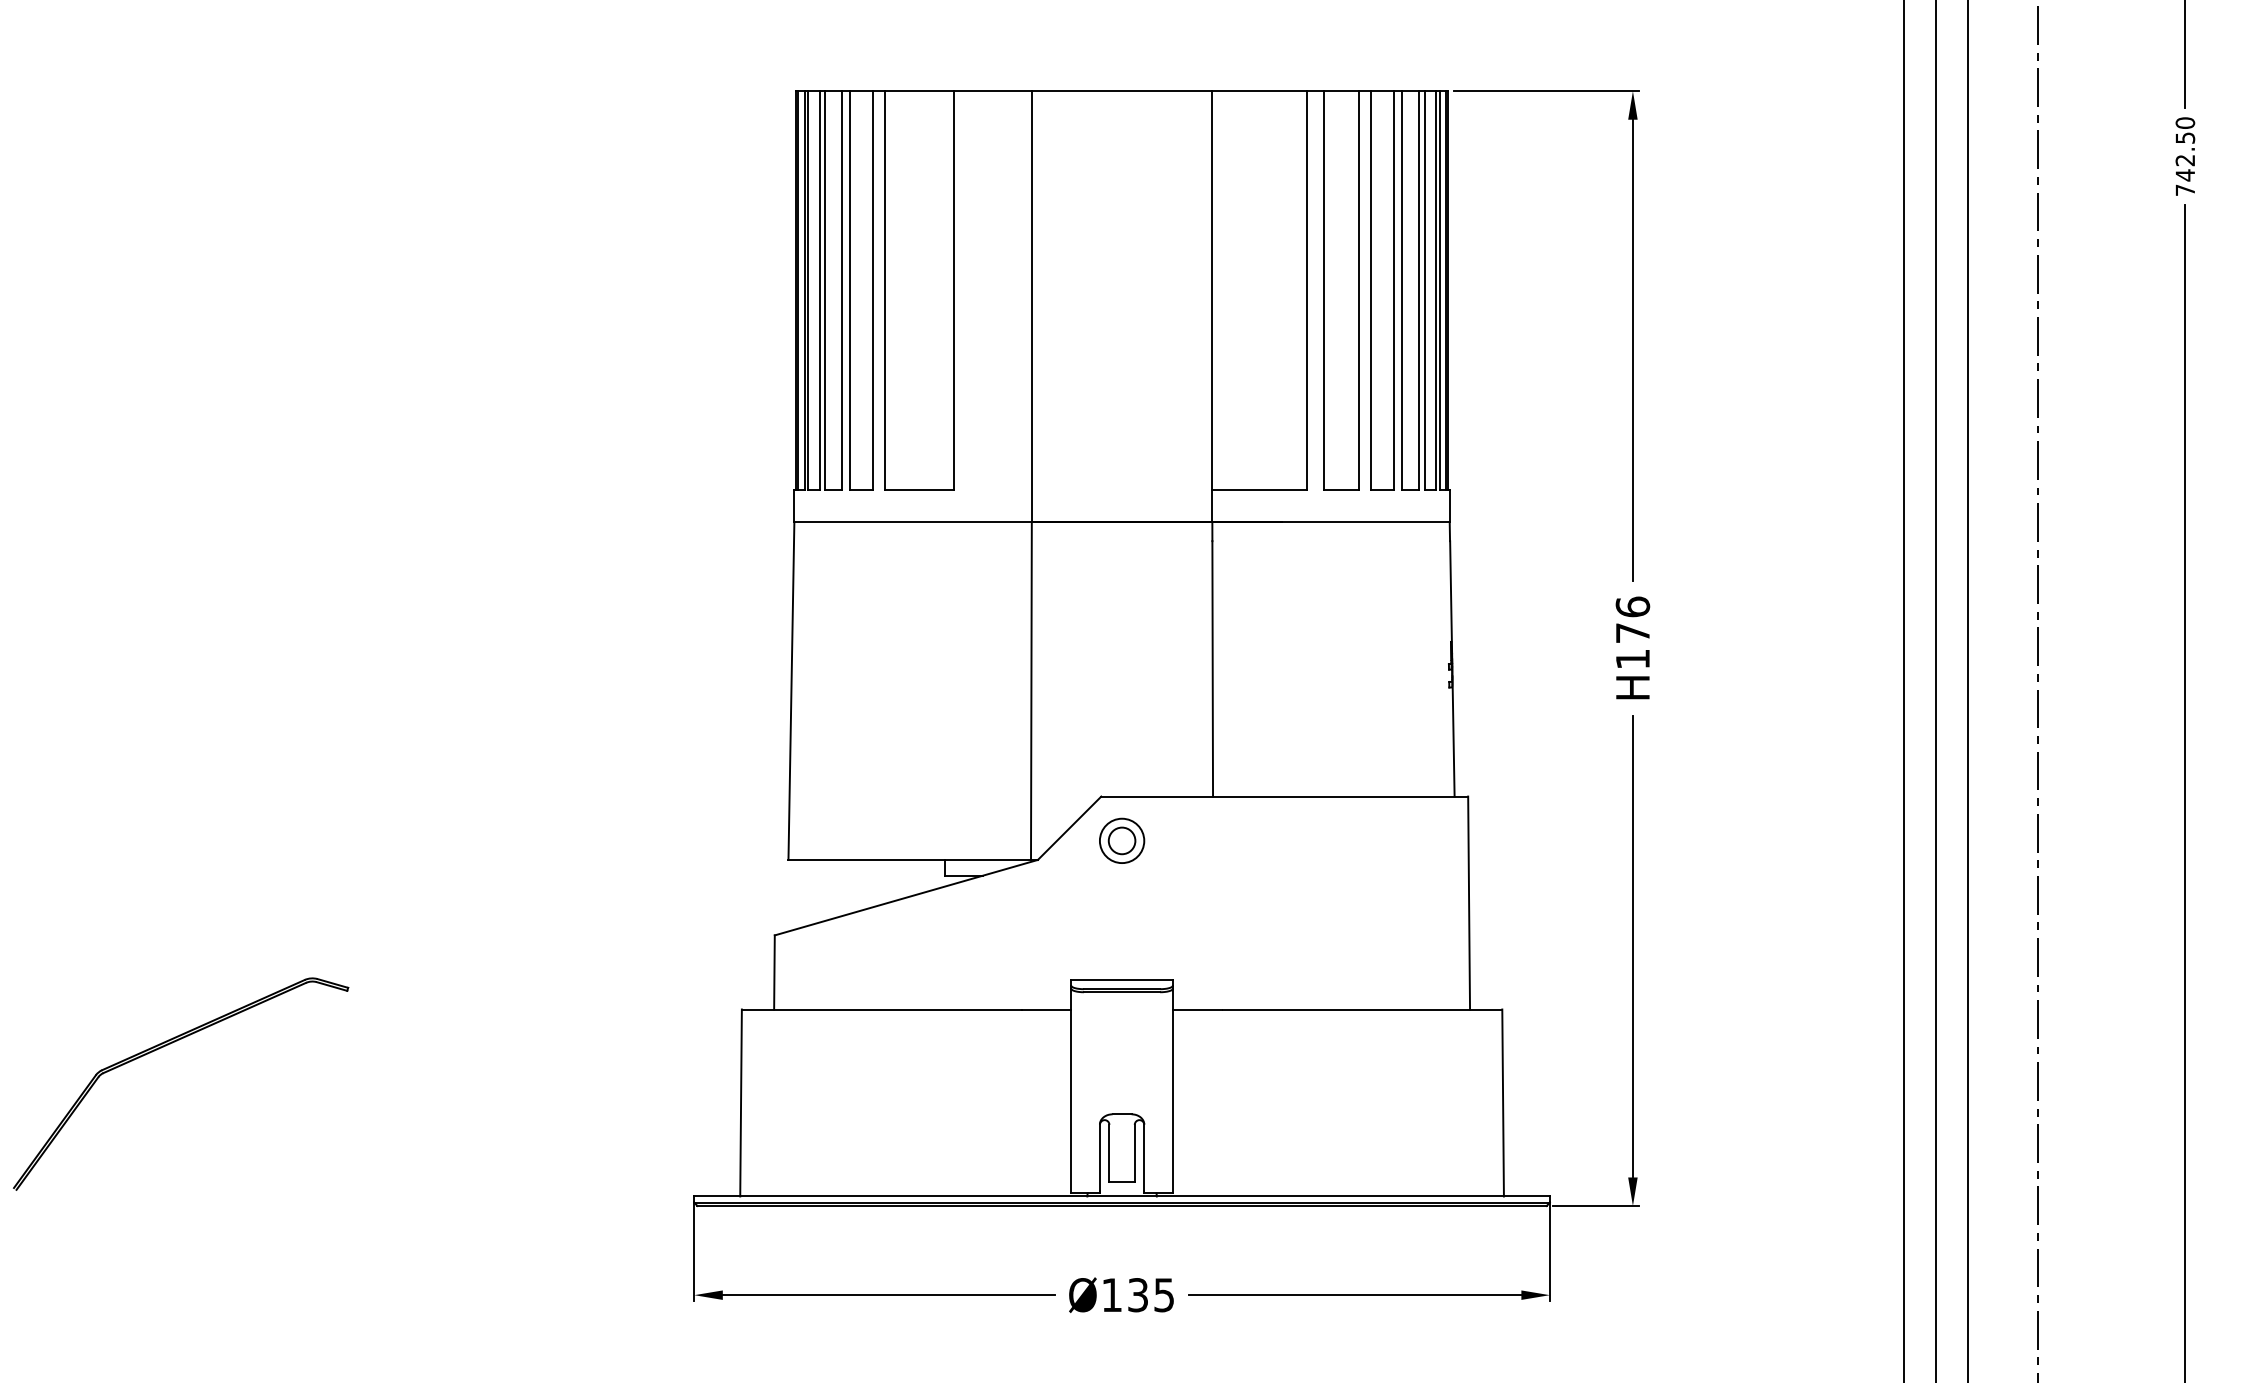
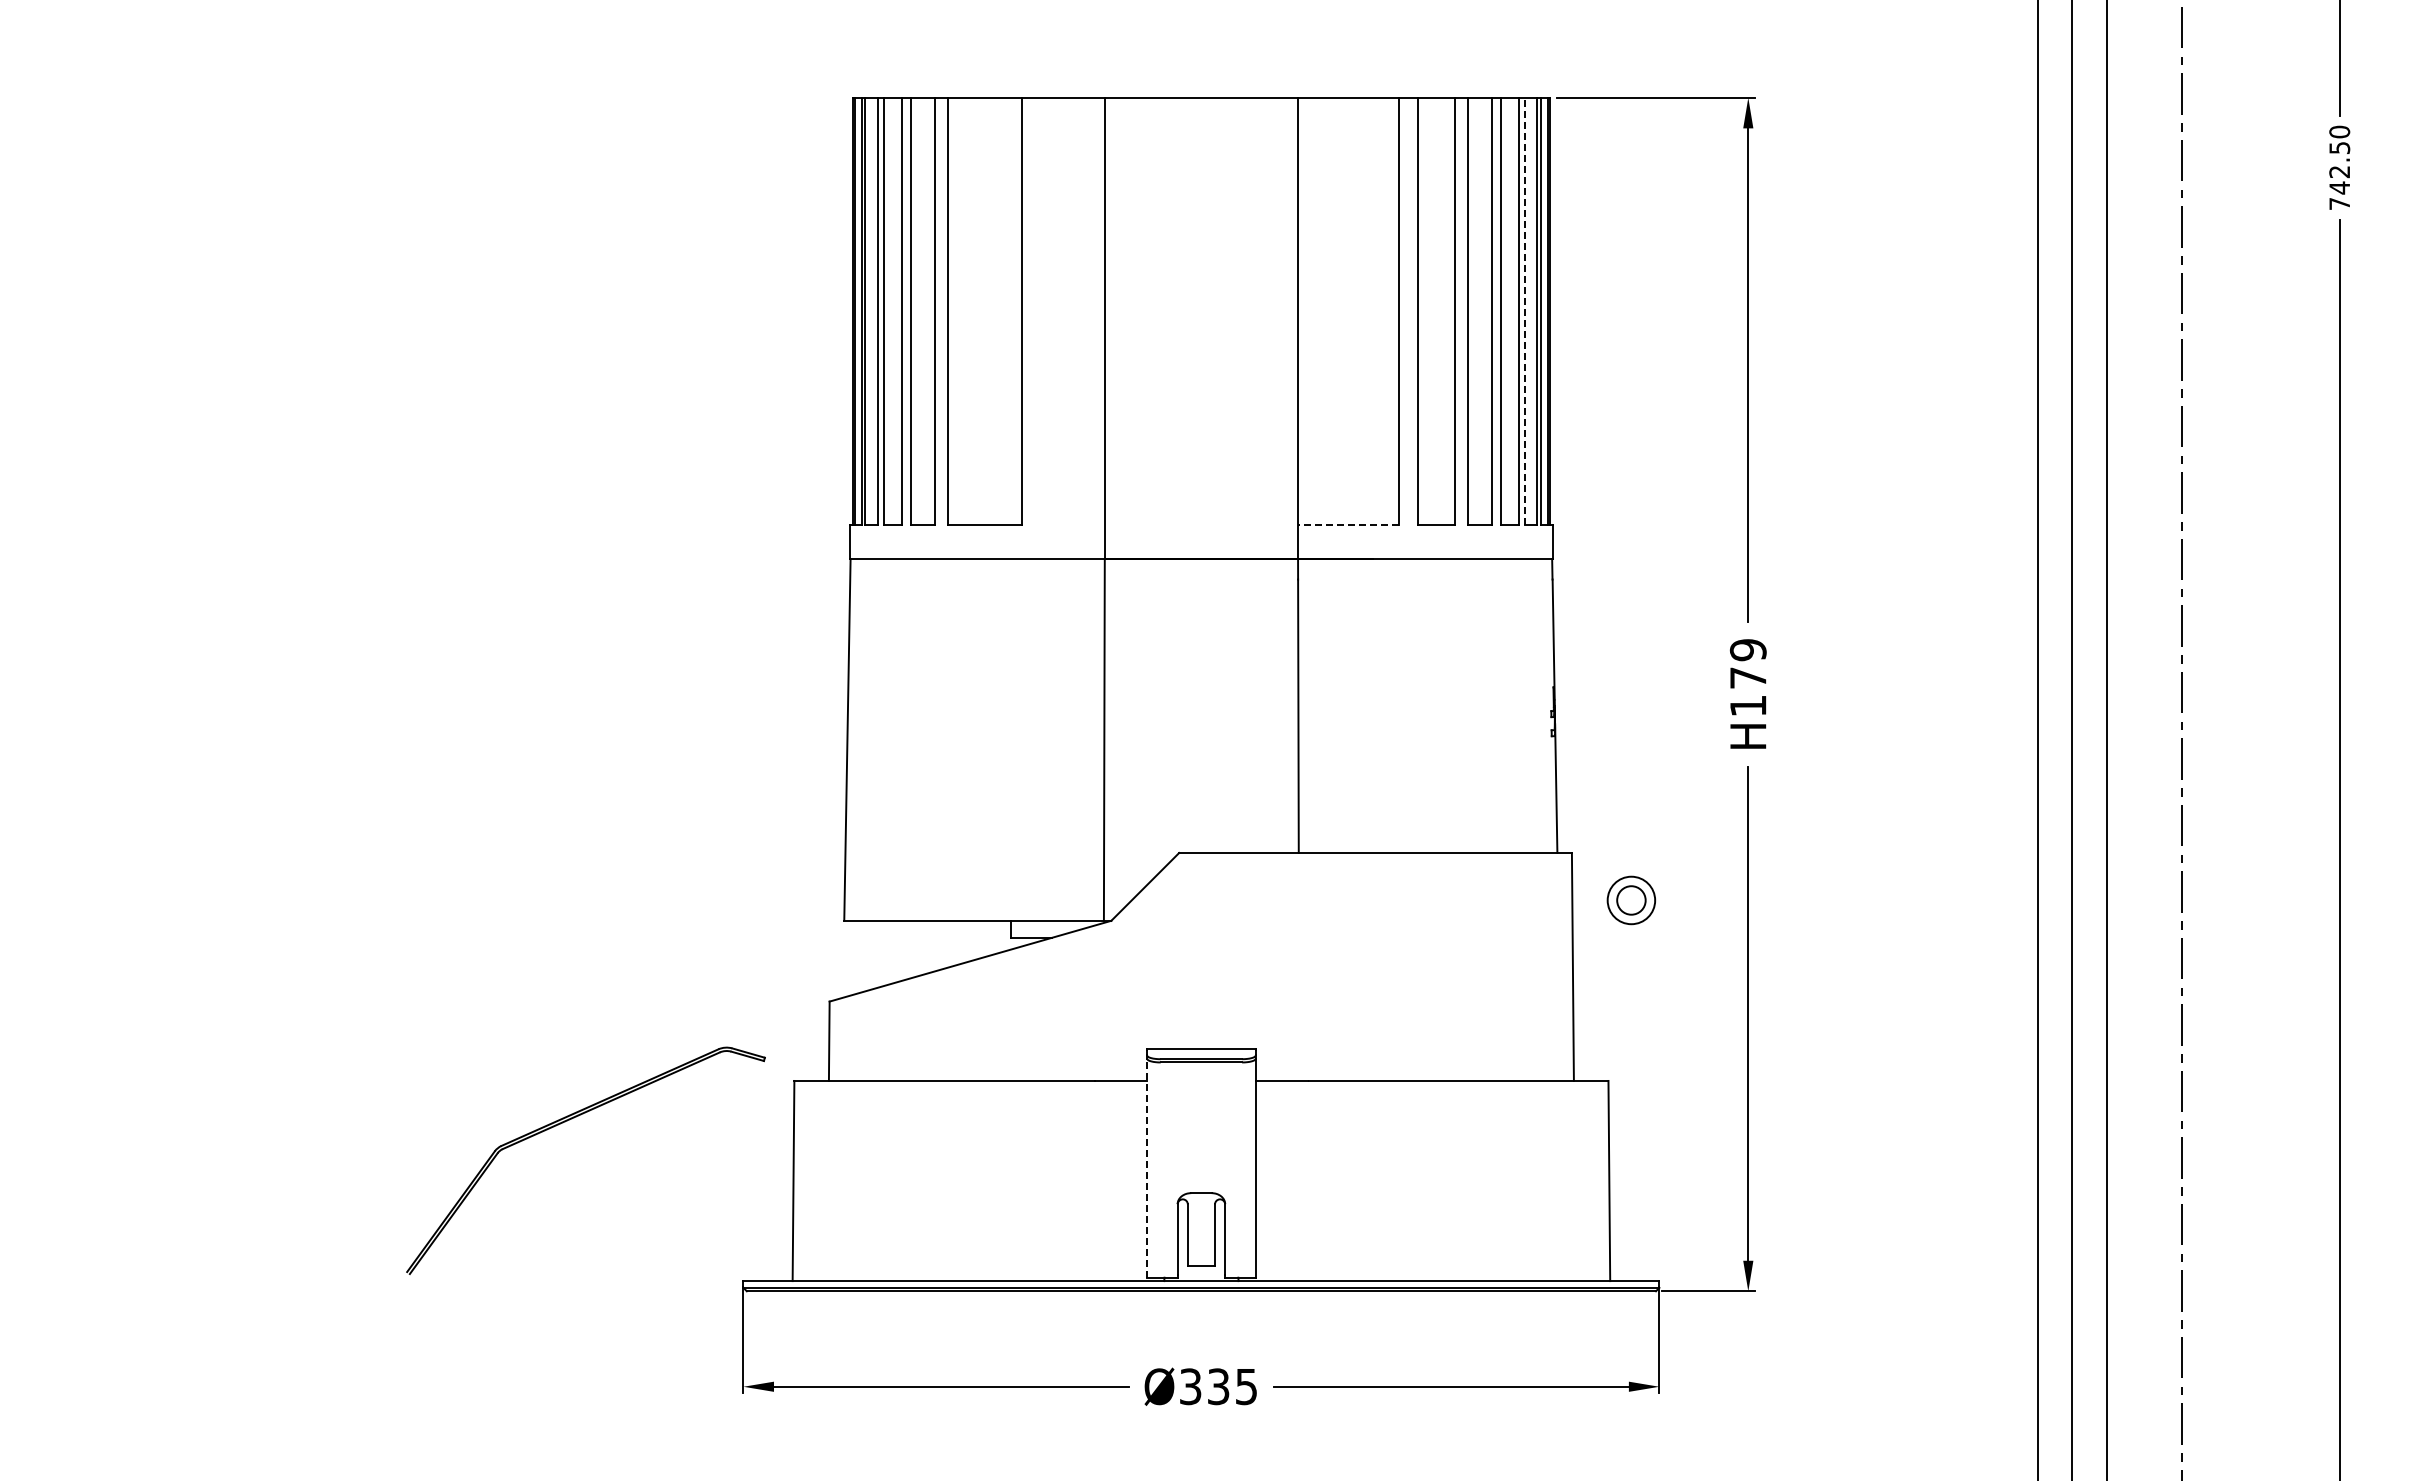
line: (1424, 290) -> (1525, 311), solid -> dashed
line: (1259, 490) -> (1348, 525), solid -> dashed
text: (1632, 606) -> (1747, 649), H176 -> H179
part: (1122, 840) -> (1631, 900), moved
part: (161, 1048) -> (565, 1122), moved
line: (1071, 1090) -> (1147, 1167), solid -> dashed
text: (1111, 1294) -> (1190, 1386), Ø135 -> Ø335

